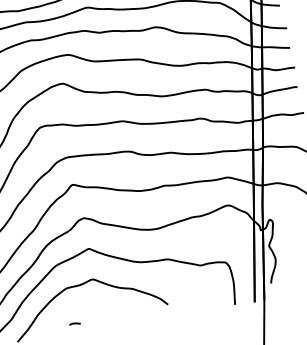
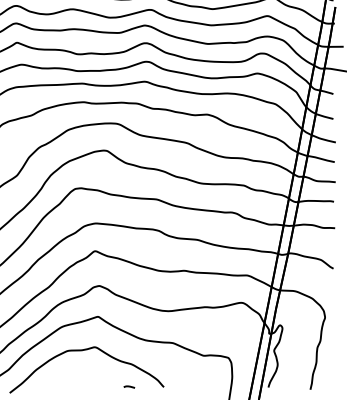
curve: (75, 323) -> (129, 386), moved

